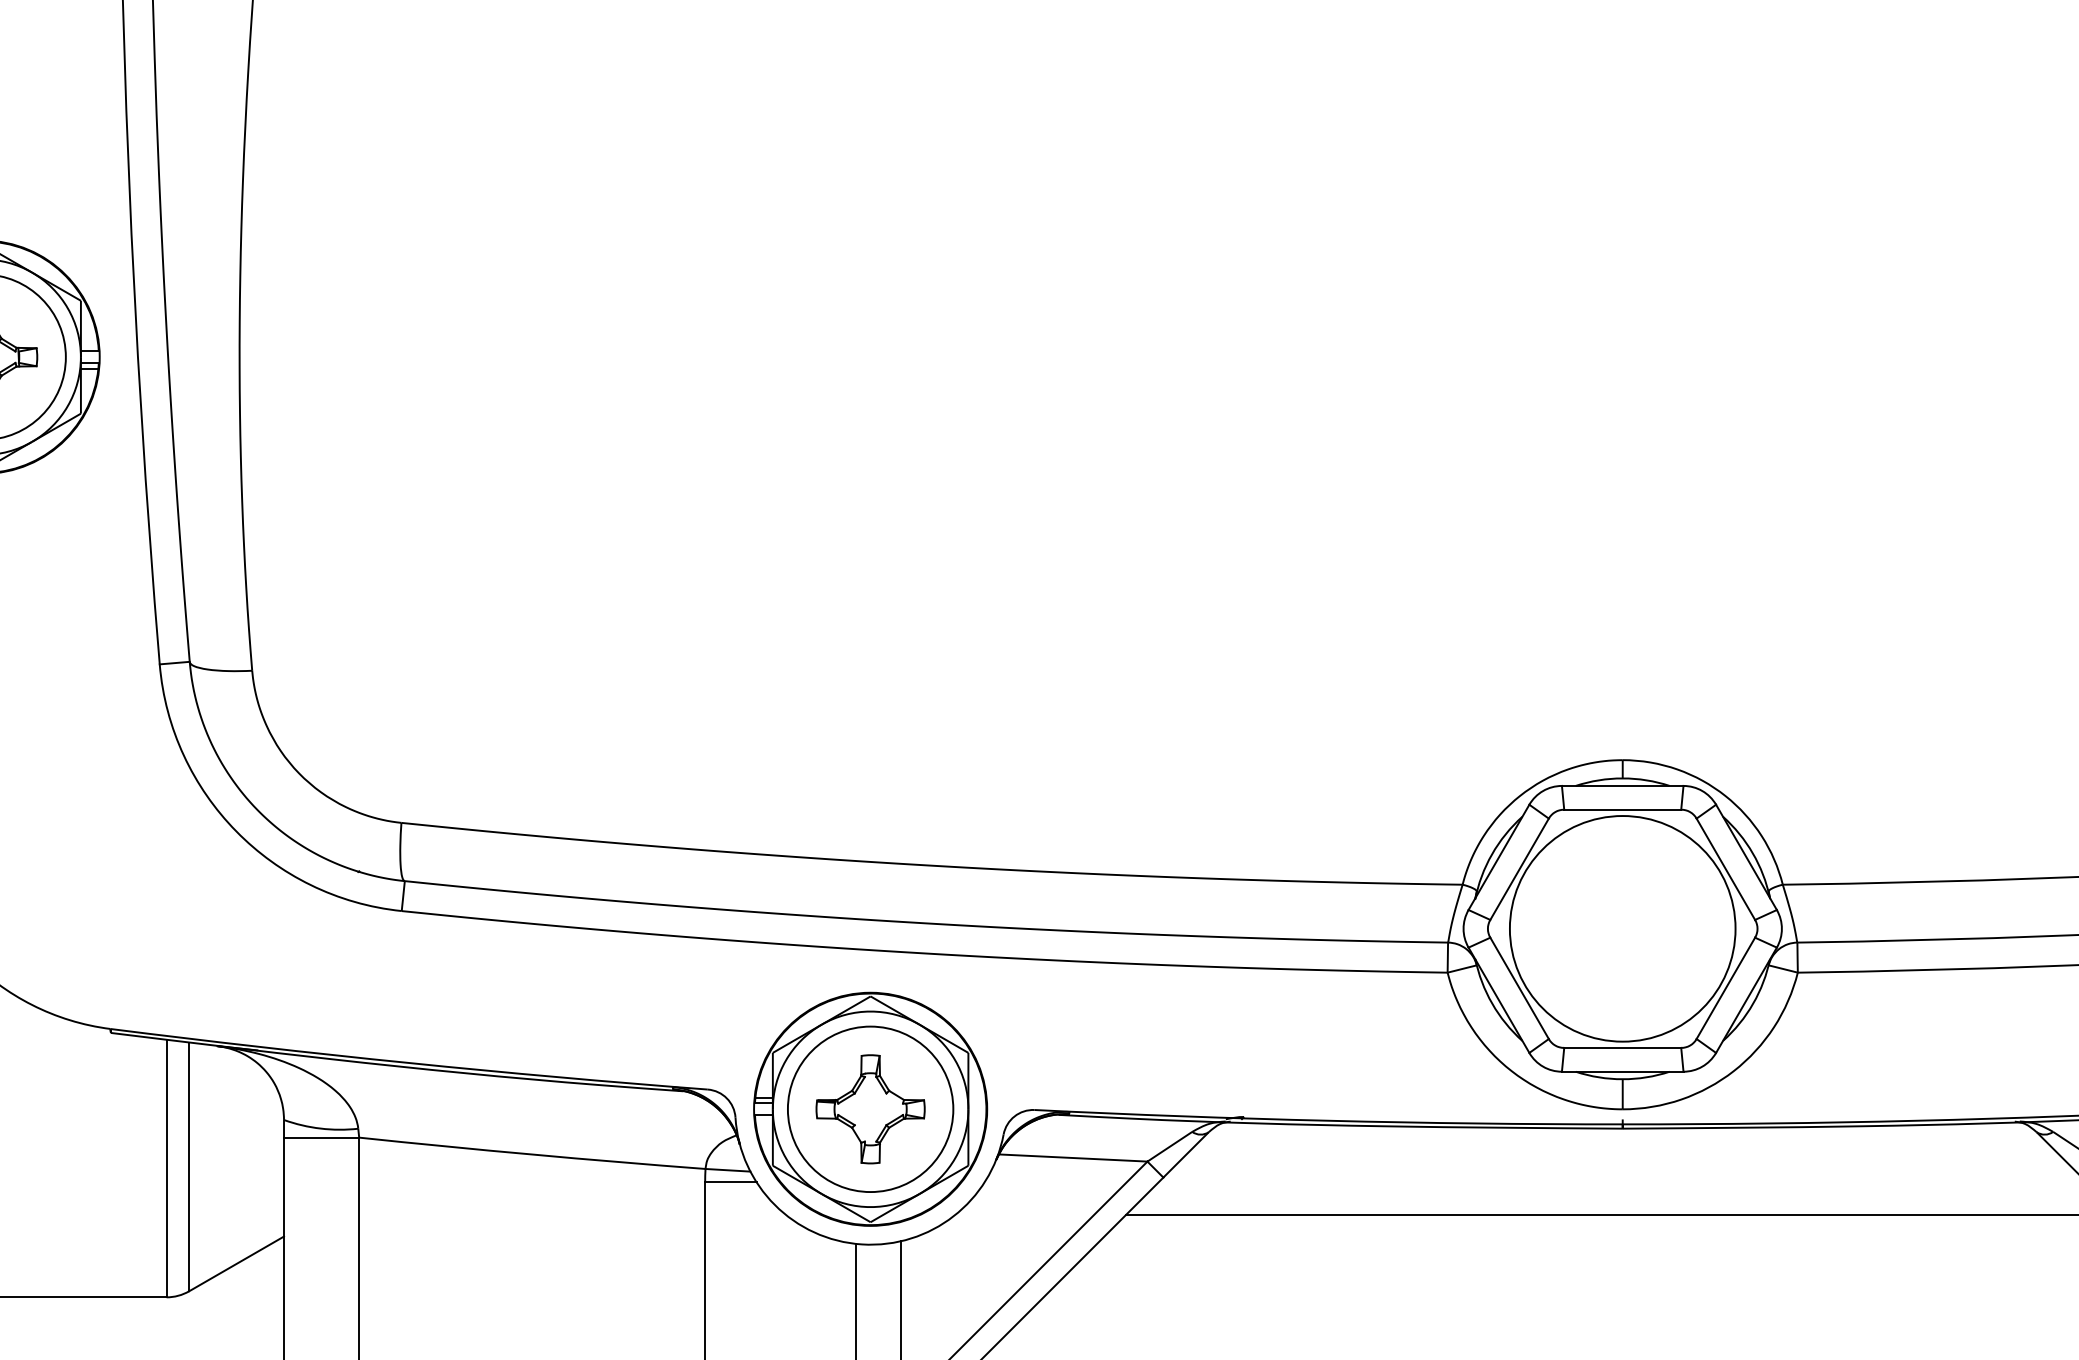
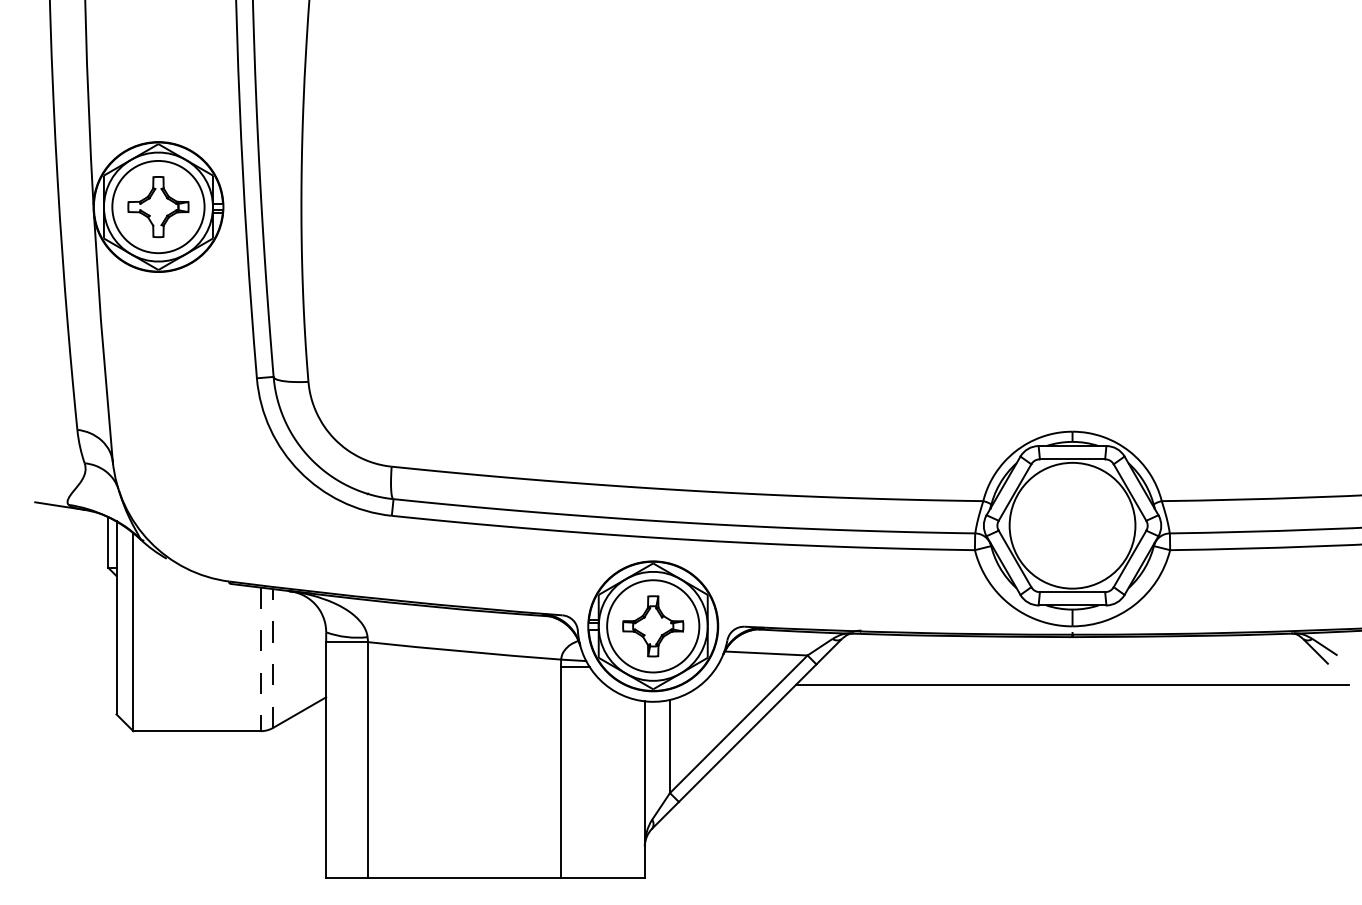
line: (189, 1166) -> (273, 658), solid -> dashed
line: (166, 1168) -> (260, 659), solid -> dashed

